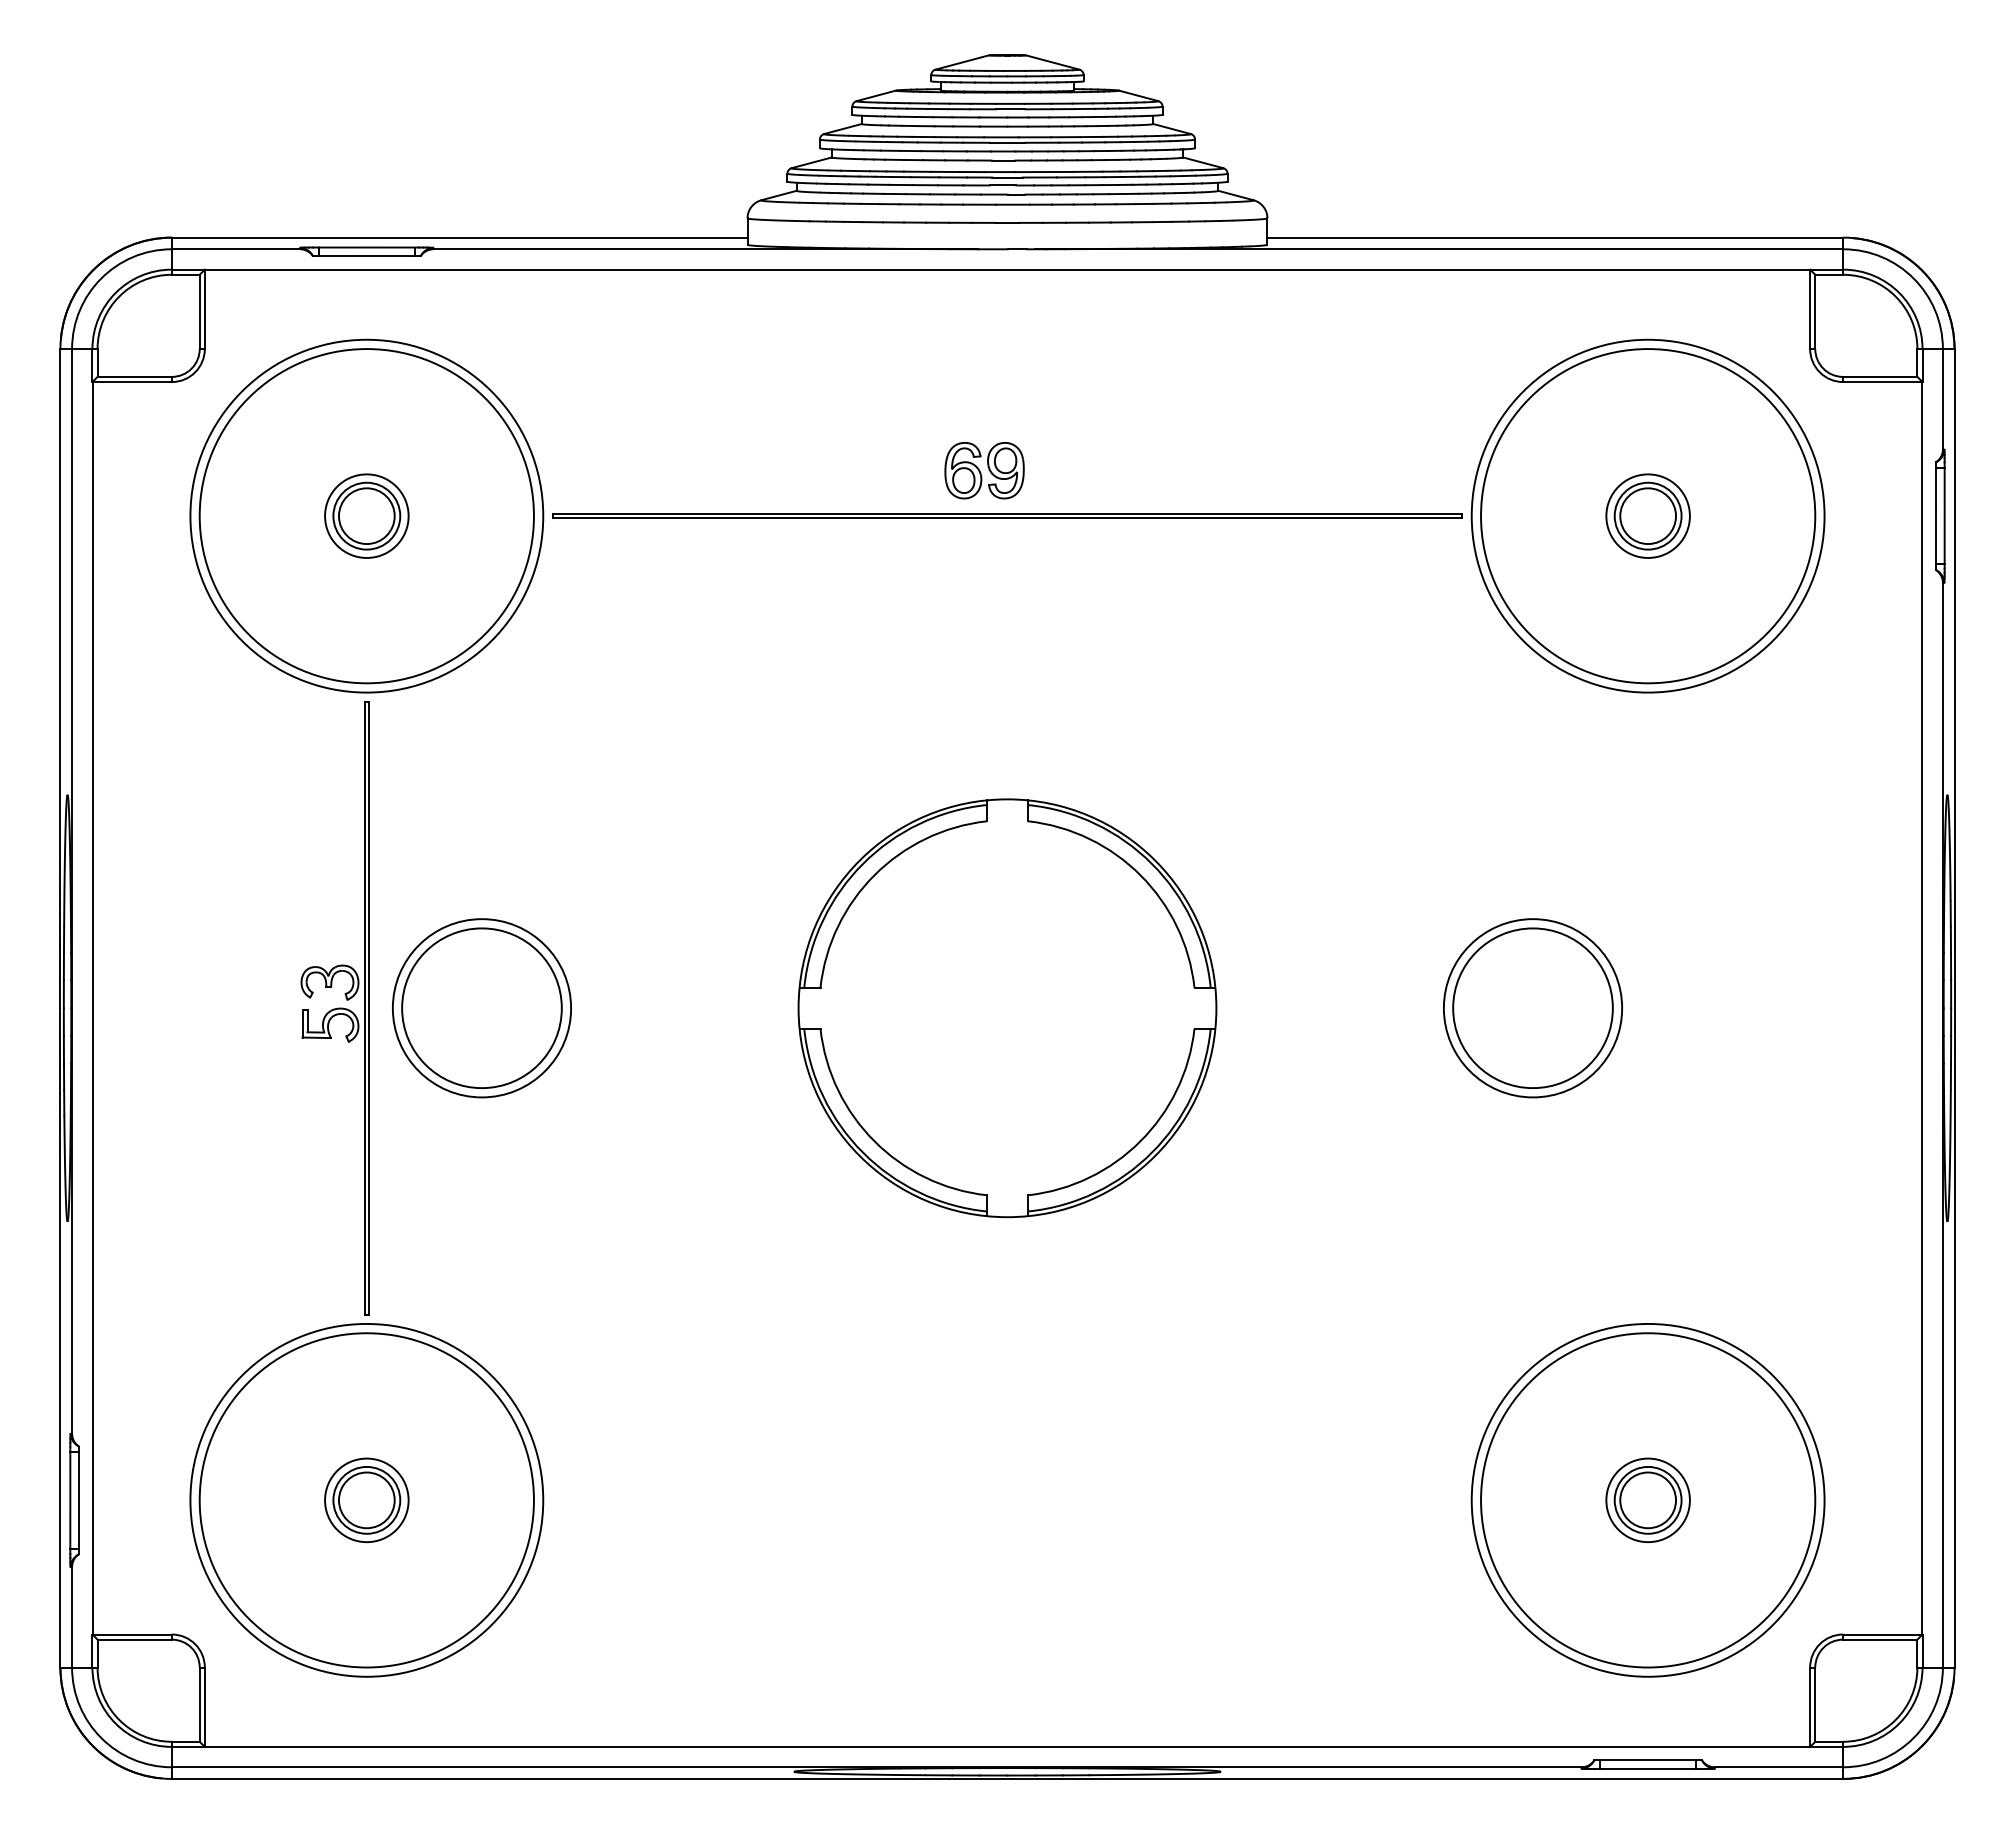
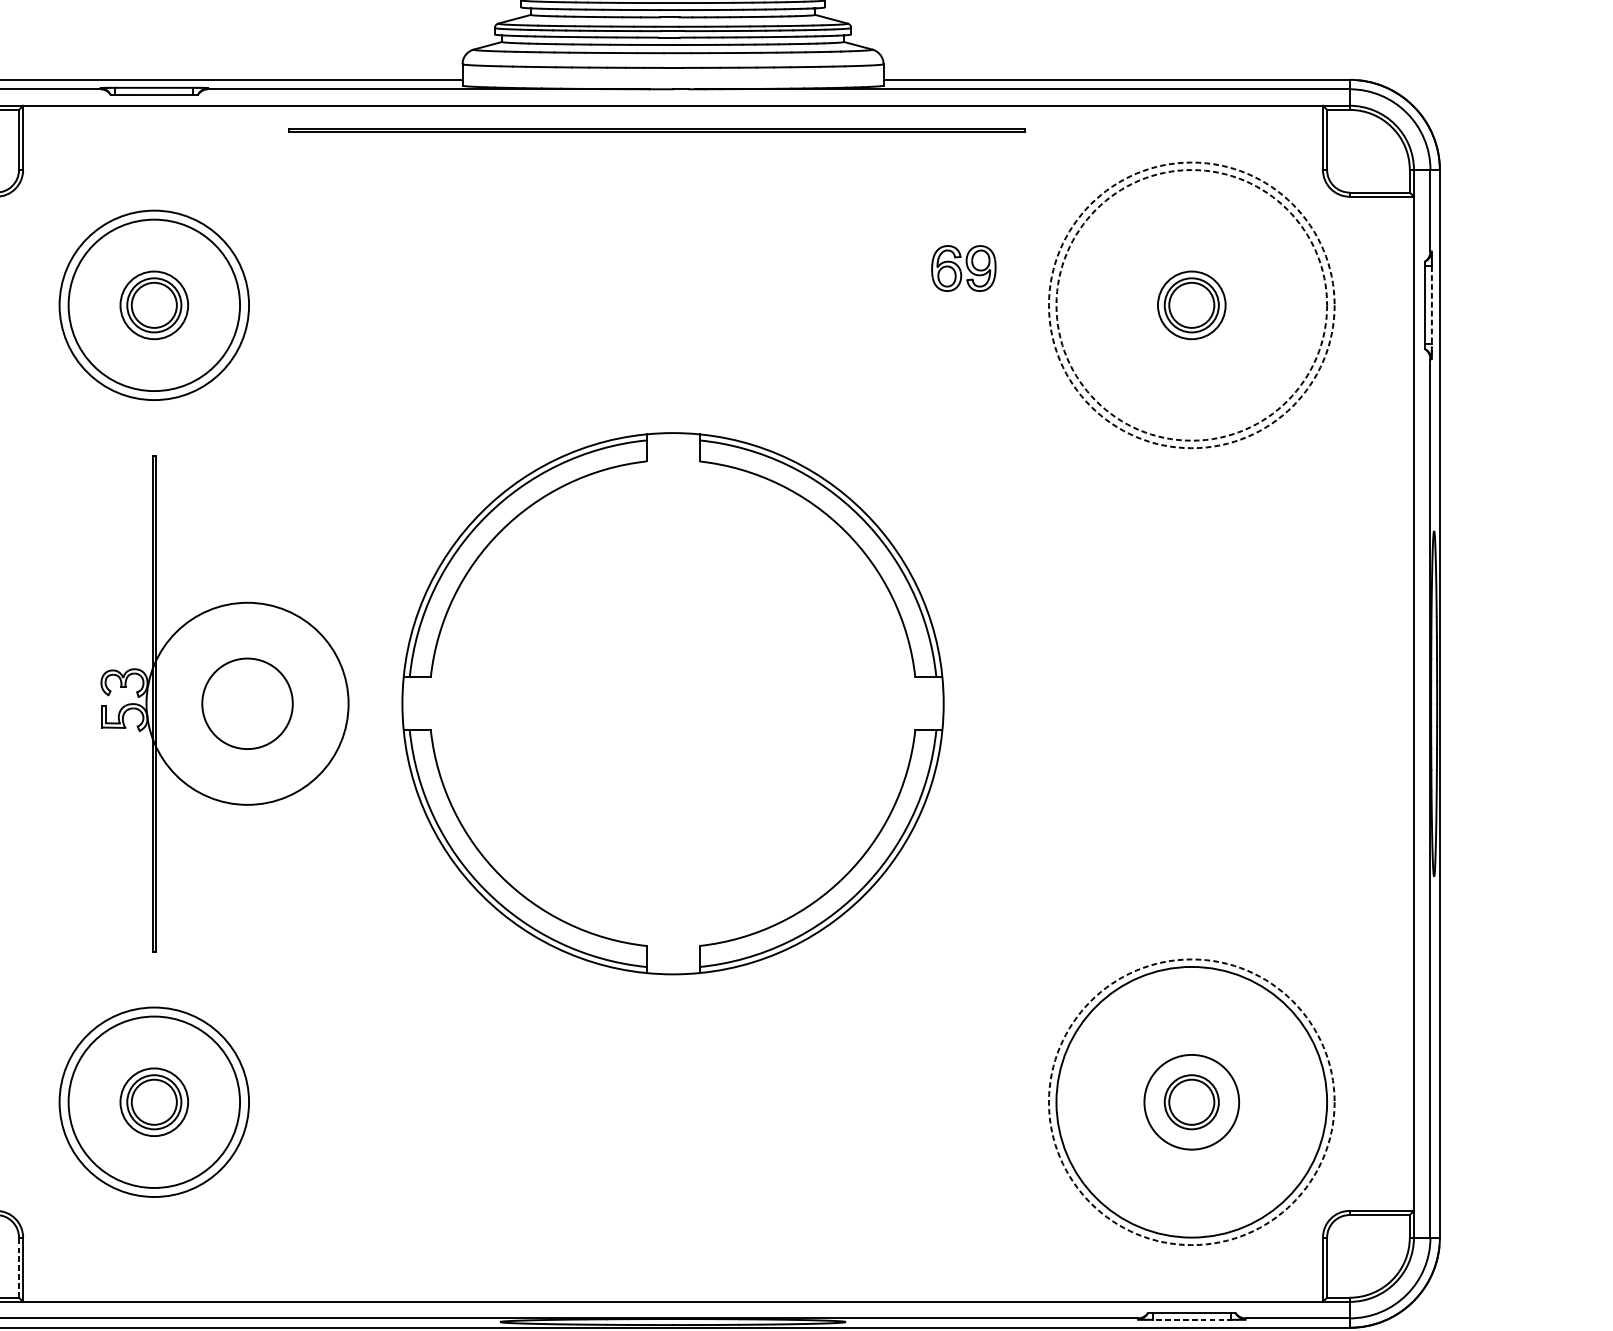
part: (984, 470) -> (963, 268), moved
circle: (366, 515) -> (154, 304), size x0.6
part: (1007, 515) -> (656, 129), moved
circle: (1647, 515) -> (1191, 304), solid -> dashed
circle: (366, 516) -> (154, 305), size x0.7
circle: (1648, 516) -> (1192, 305), solid -> dashed
line: (1944, 518) -> (1431, 307), solid -> dashed
circle: (481, 1008) -> (247, 704), size x0.7
circle: (481, 1008) -> (247, 704), size x1.4
part: (1007, 1008) -> (673, 704), size x1.6
part: (1532, 1008) -> (1098, 704), removed
circle: (366, 1499) -> (154, 1101), size x0.6
circle: (1647, 1499) -> (1191, 1101), solid -> dashed
circle: (366, 1500) -> (154, 1102), size x0.7
circle: (1647, 1500) -> (1191, 1102), size x1.4
line: (199, 1704) -> (18, 1267), solid -> dashed
line: (1649, 1769) -> (1192, 1320), solid -> dashed

